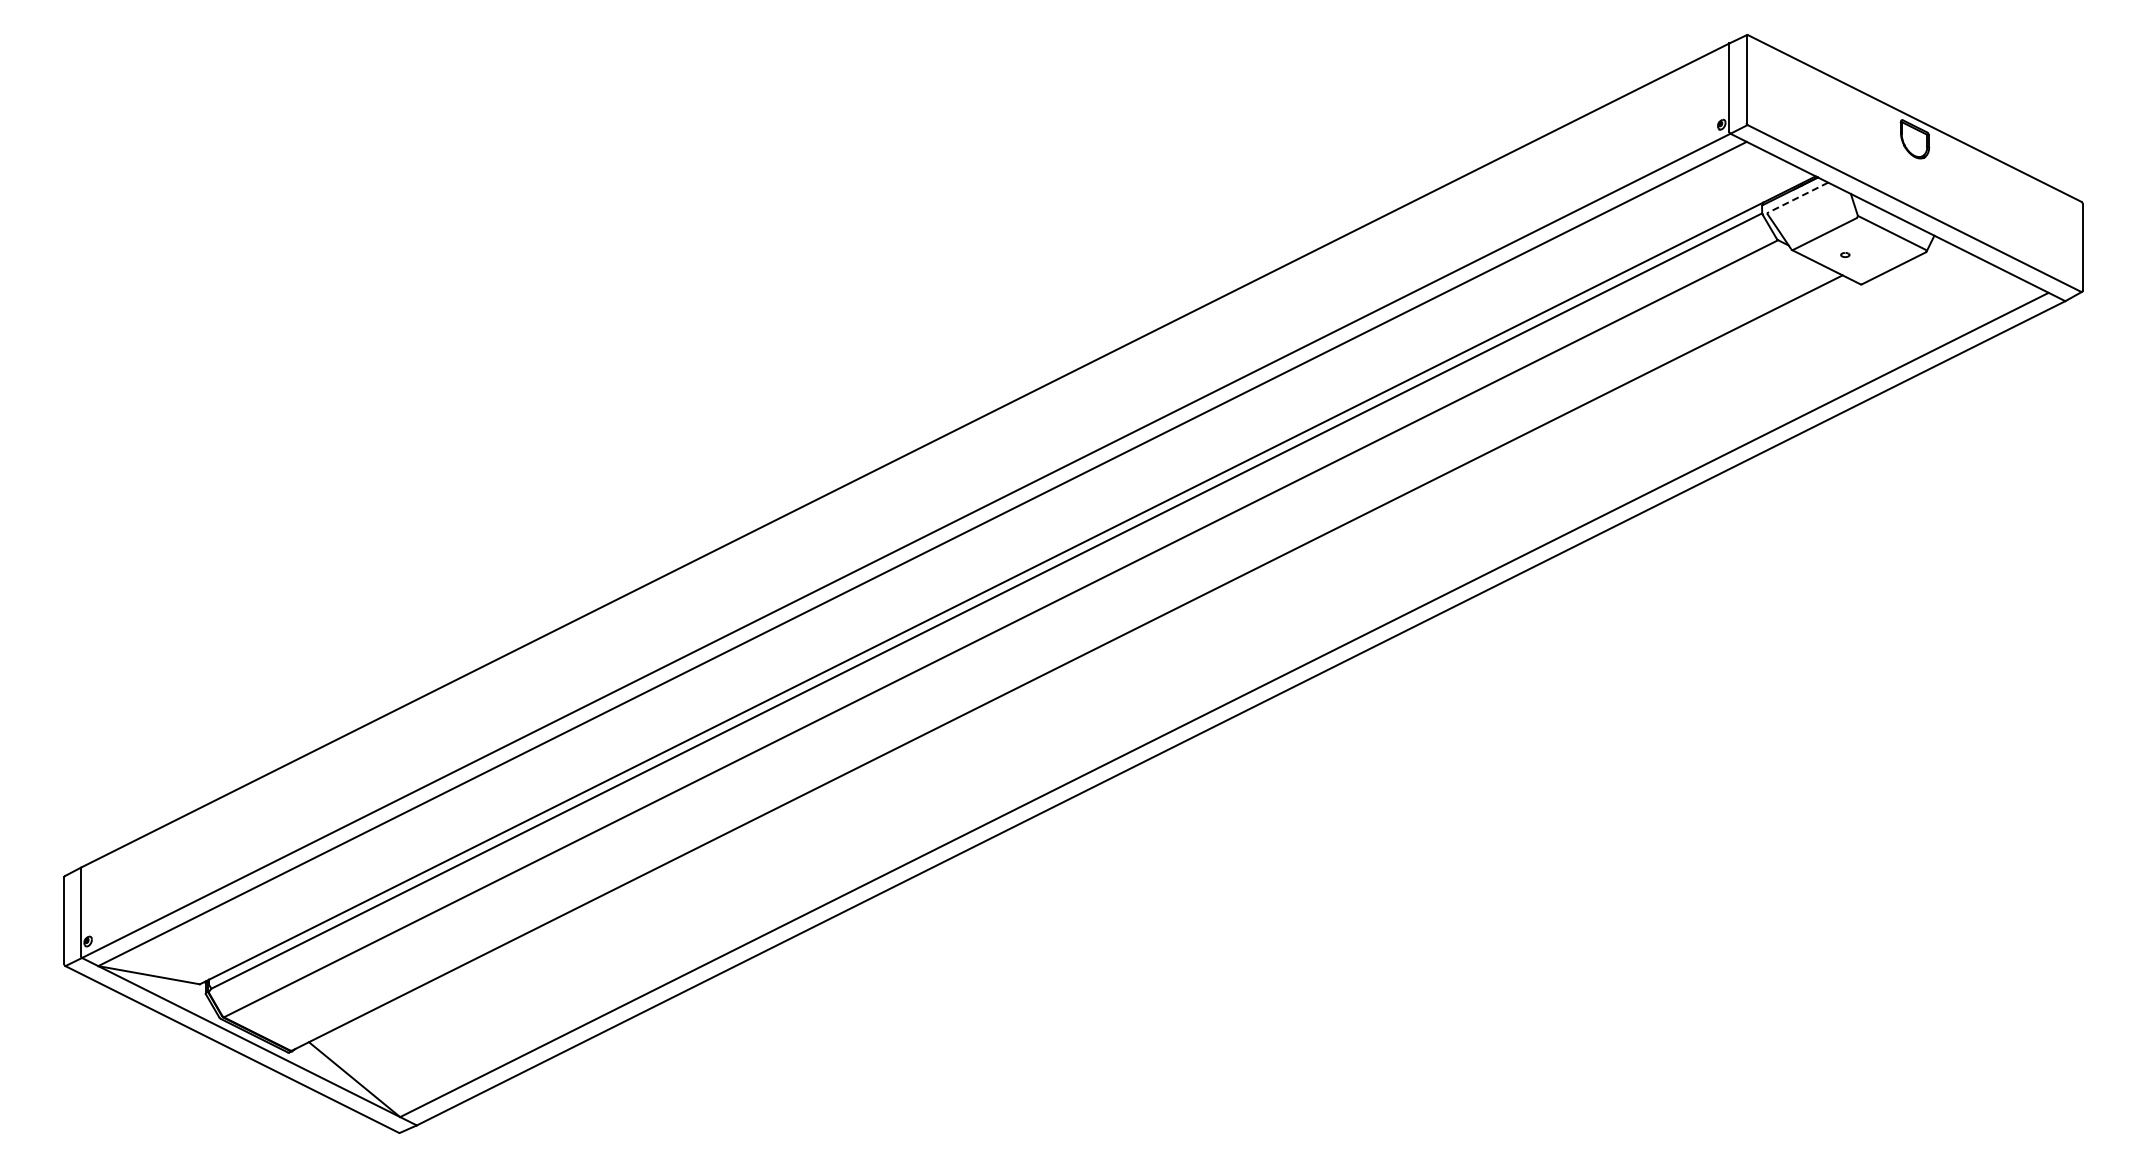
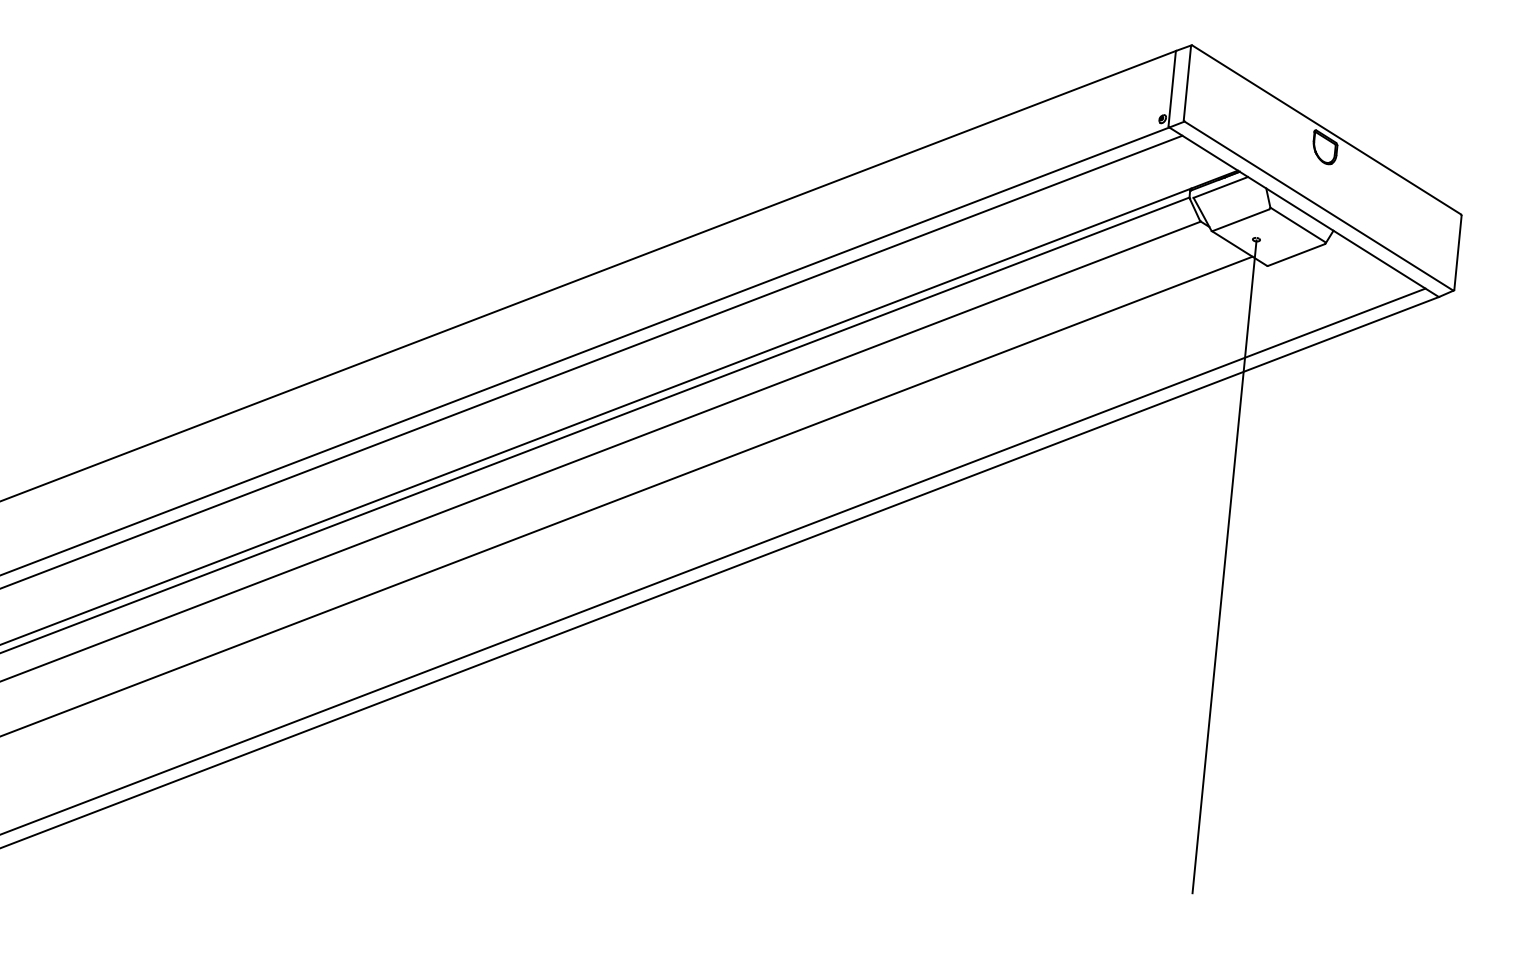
line: (1797, 198) -> (1220, 187), dashed -> solid
line: (1845, 641) -> (1224, 566), added

